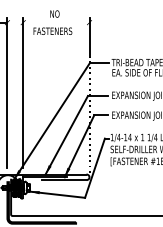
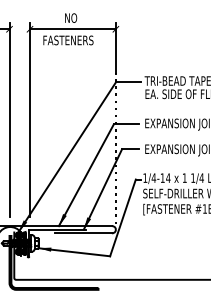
line: (56, 22) -> (73, 29), added

